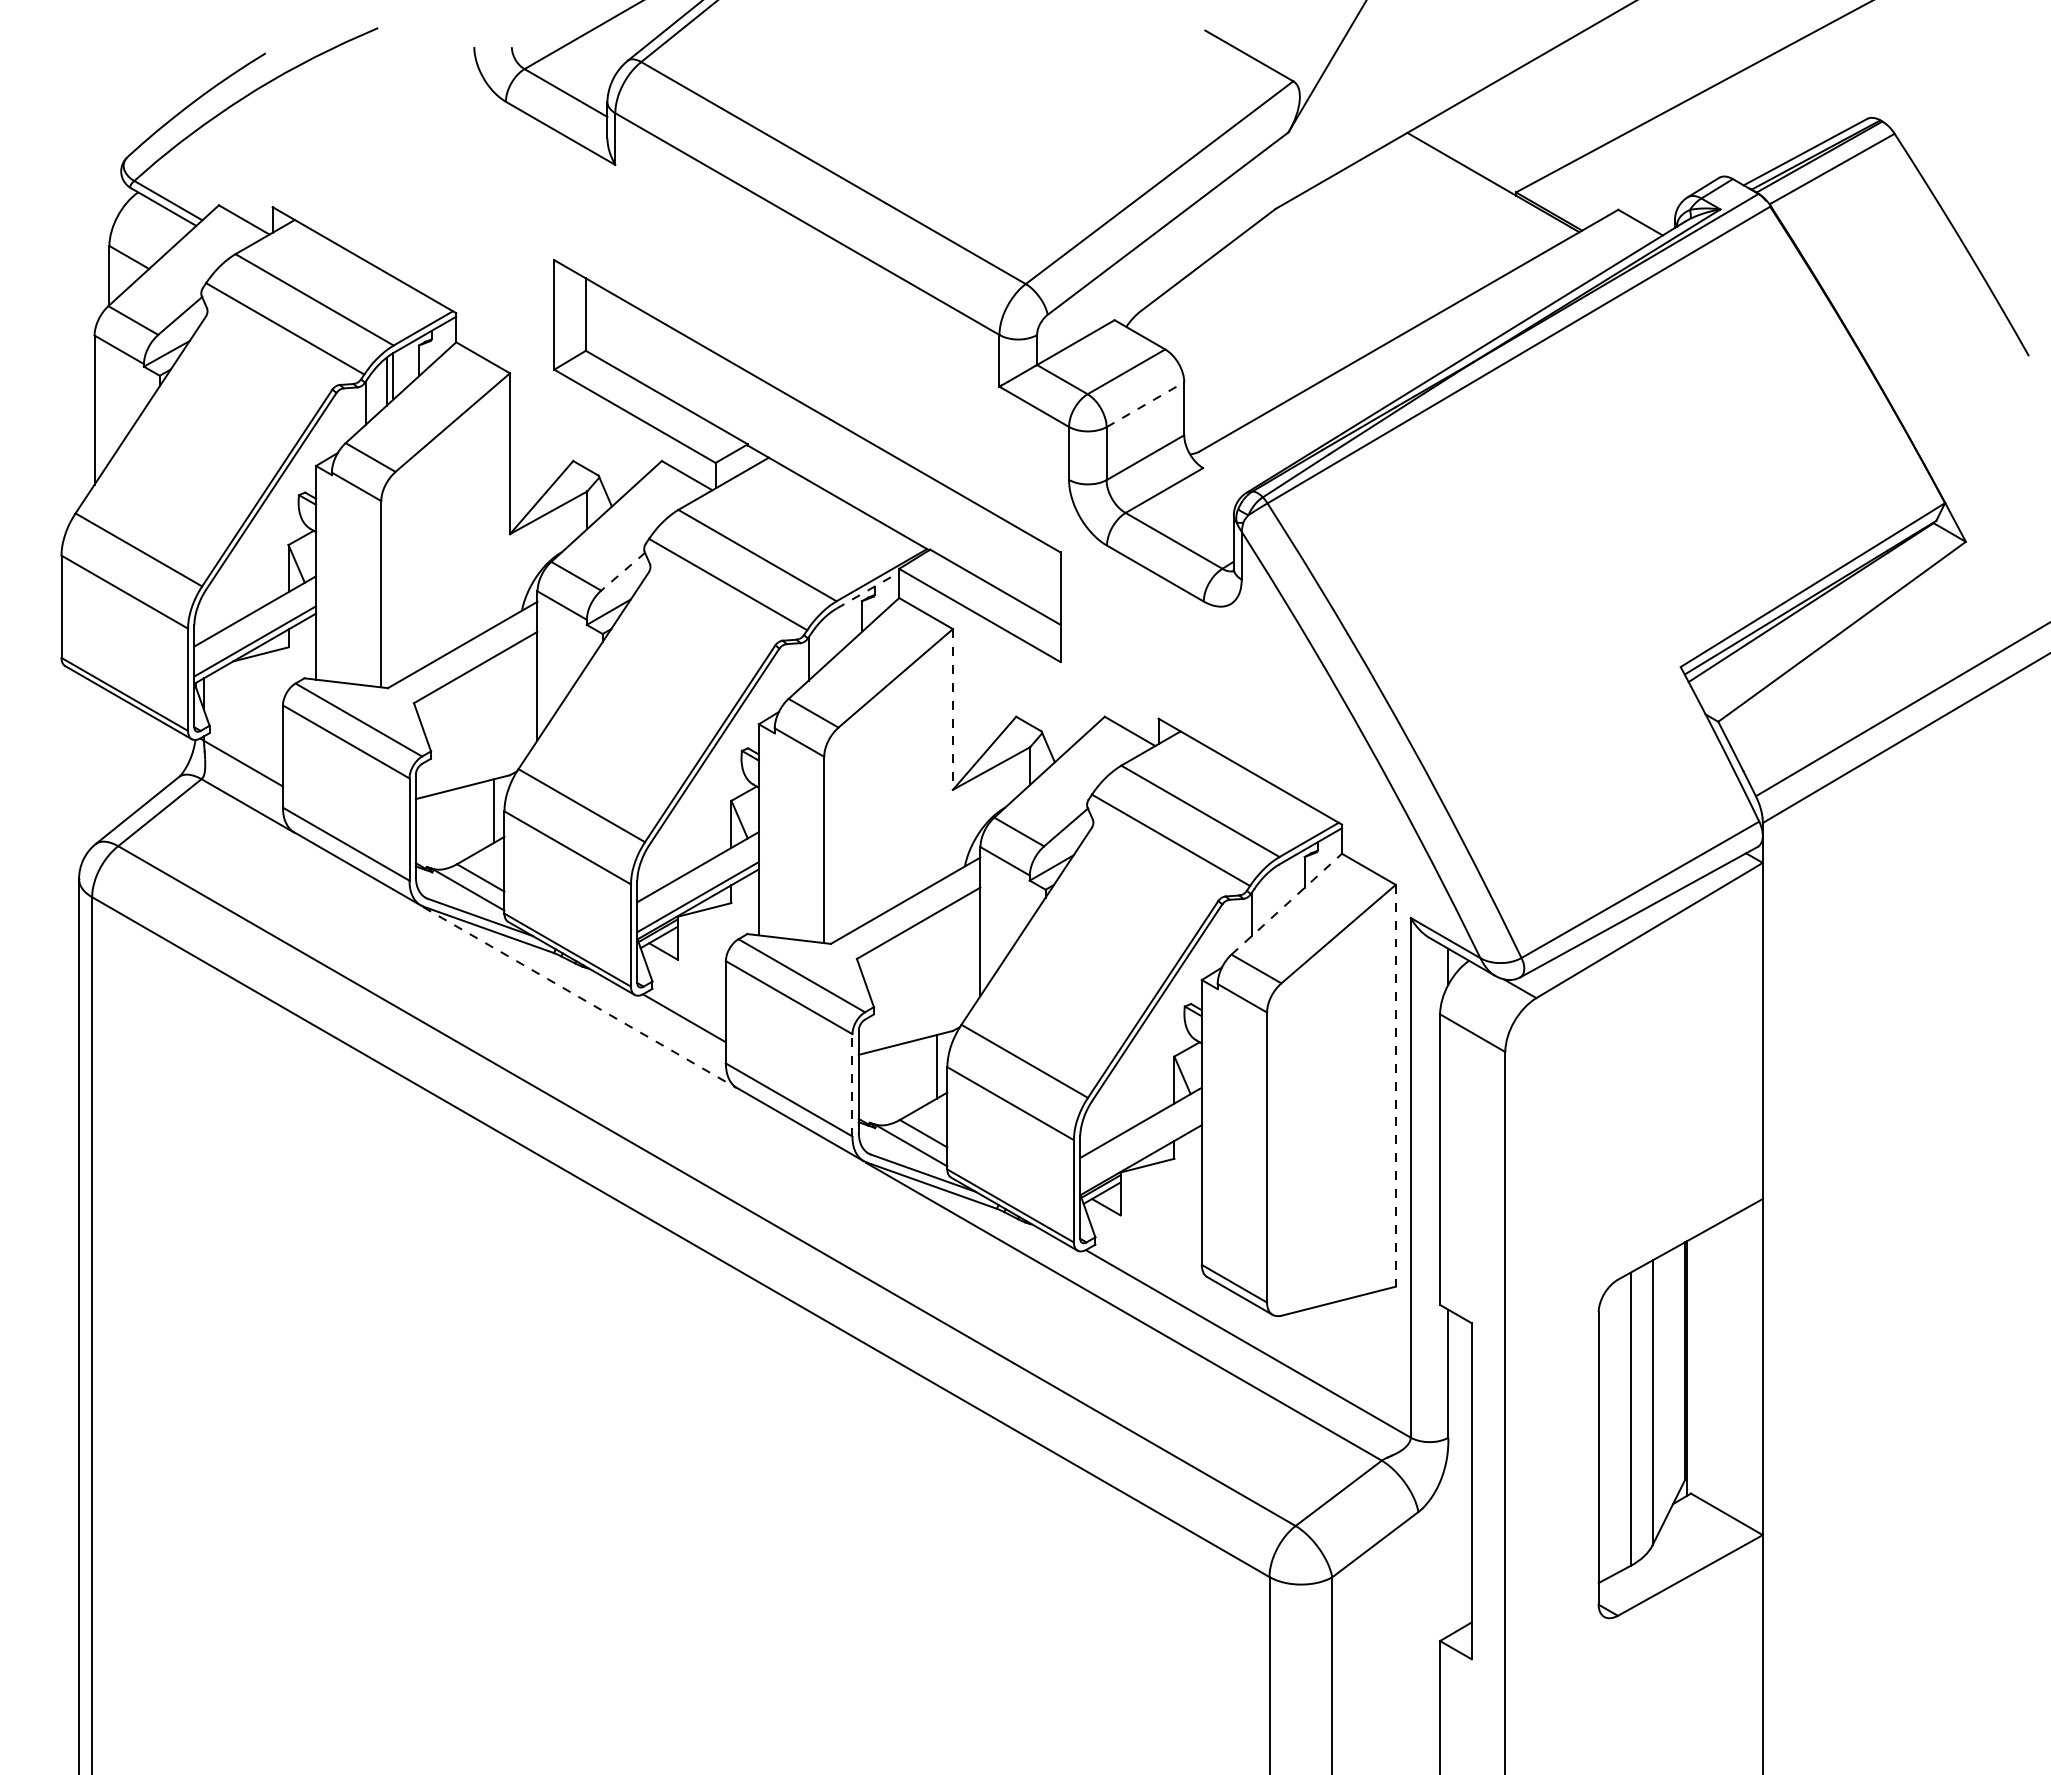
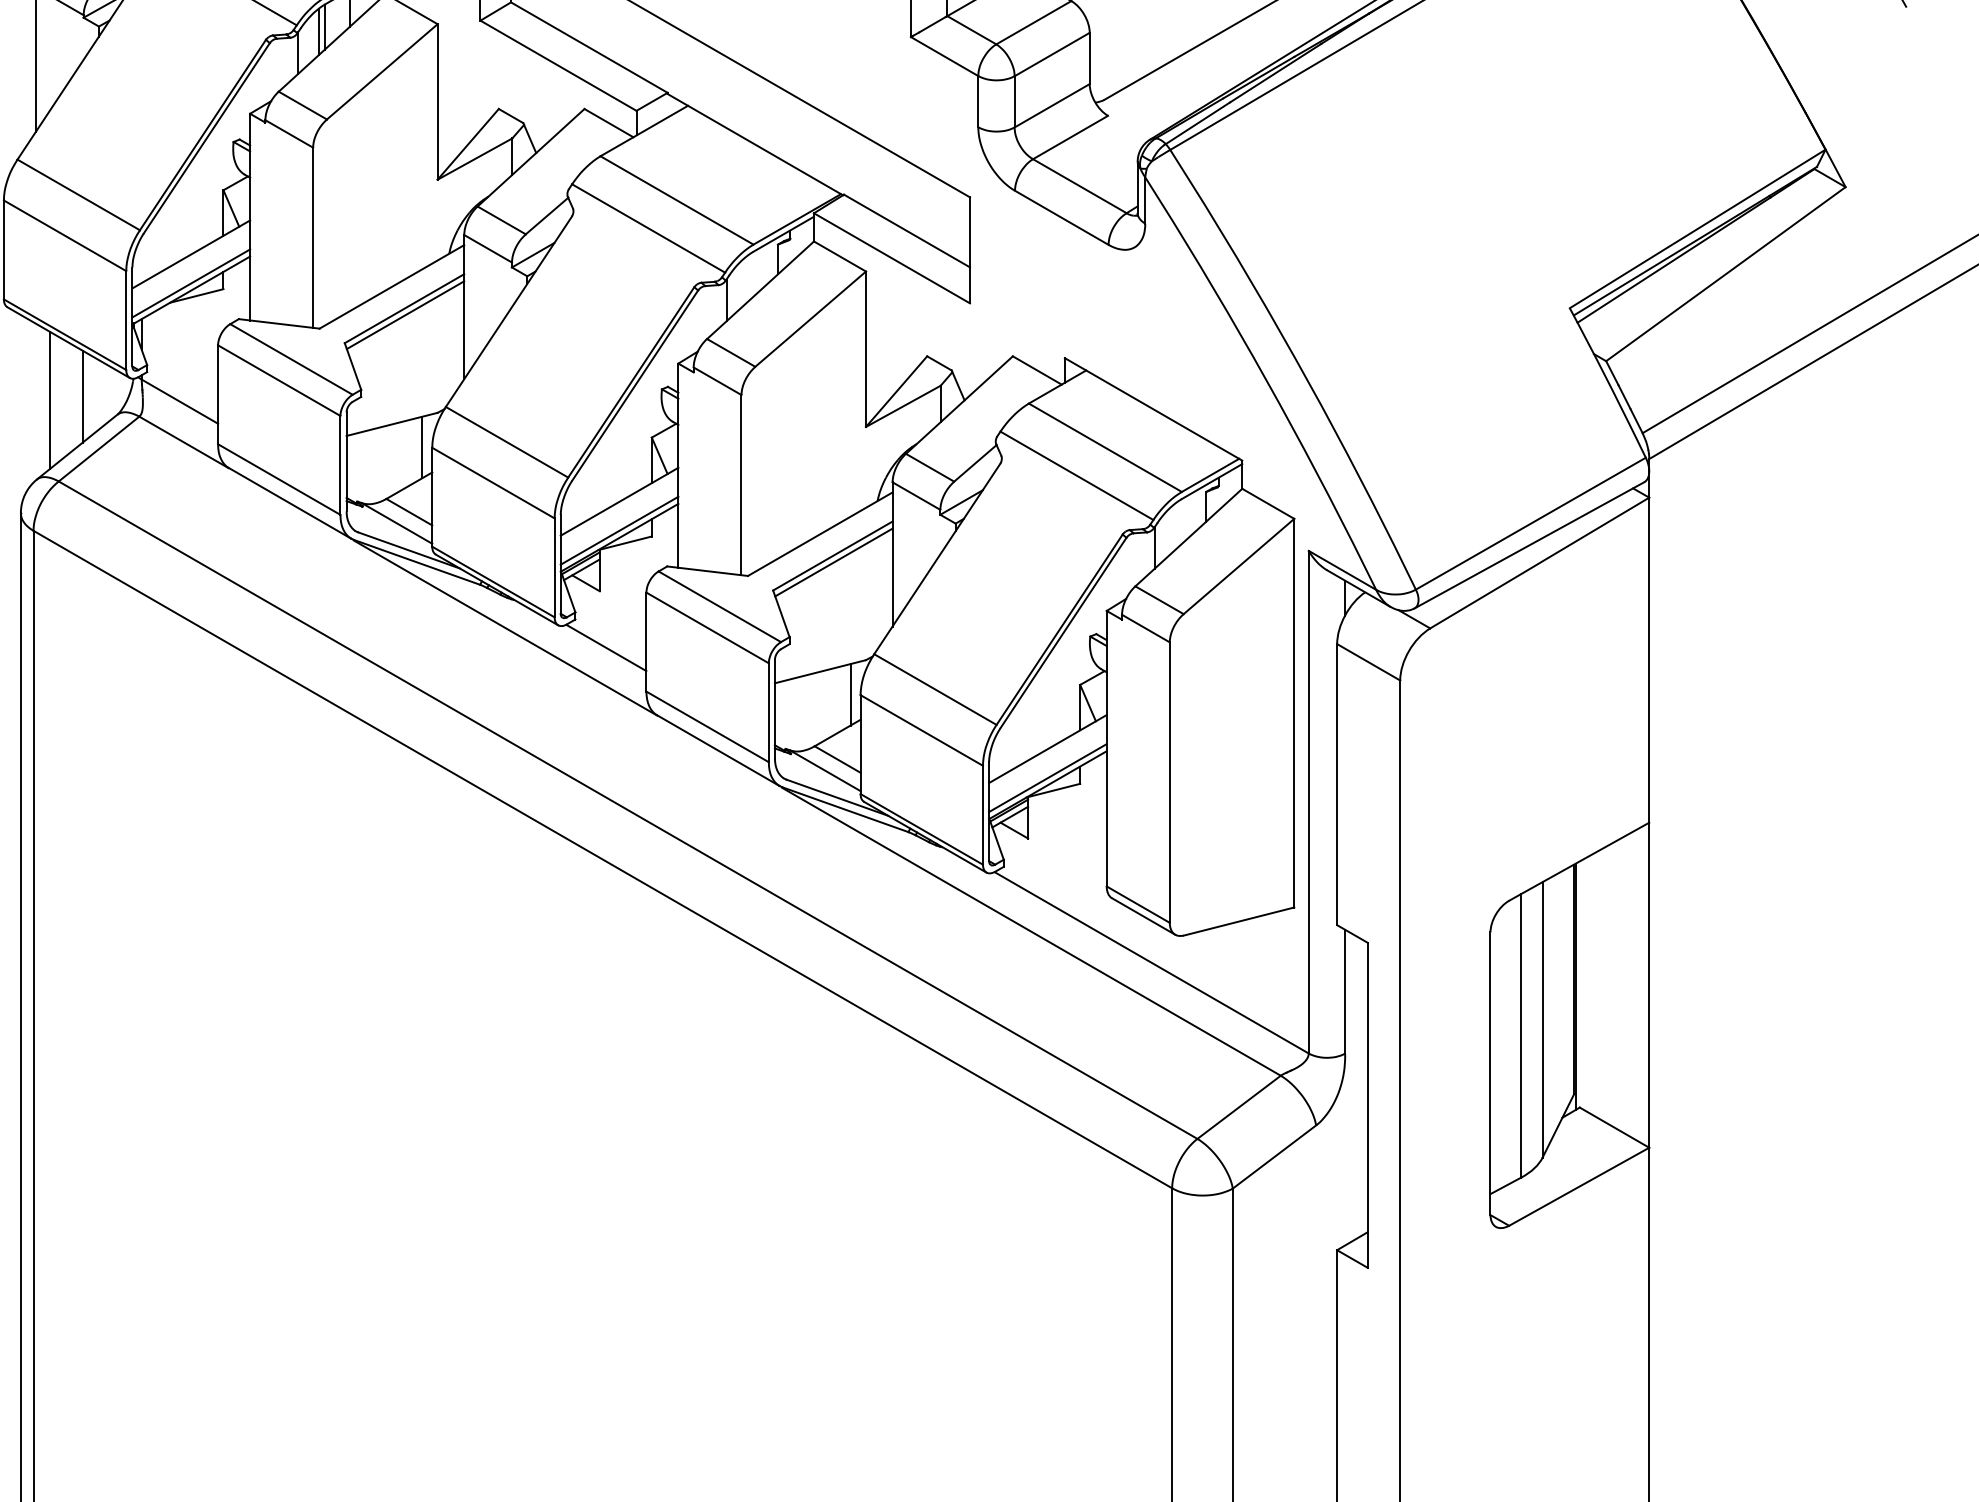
line: (1145, 404) -> (1052, 54), dashed -> solid
line: (622, 571) -> (546, 215), dashed -> solid
line: (868, 590) -> (784, 234), dashed -> solid
line: (476, 674) -> (405, 315), added
line: (952, 709) -> (865, 349), dashed -> solid
line: (143, 758) -> (83, 396), added
line: (109, 762) -> (50, 400), added
line: (1286, 904) -> (1188, 537), dashed -> solid
line: (919, 929) -> (833, 562), added
line: (580, 997) -> (505, 627), dashed -> solid
line: (852, 1084) -> (768, 711), dashed -> solid
line: (1395, 1085) -> (1294, 712), dashed -> solid
line: (1140, 1152) -> (1047, 777), added

